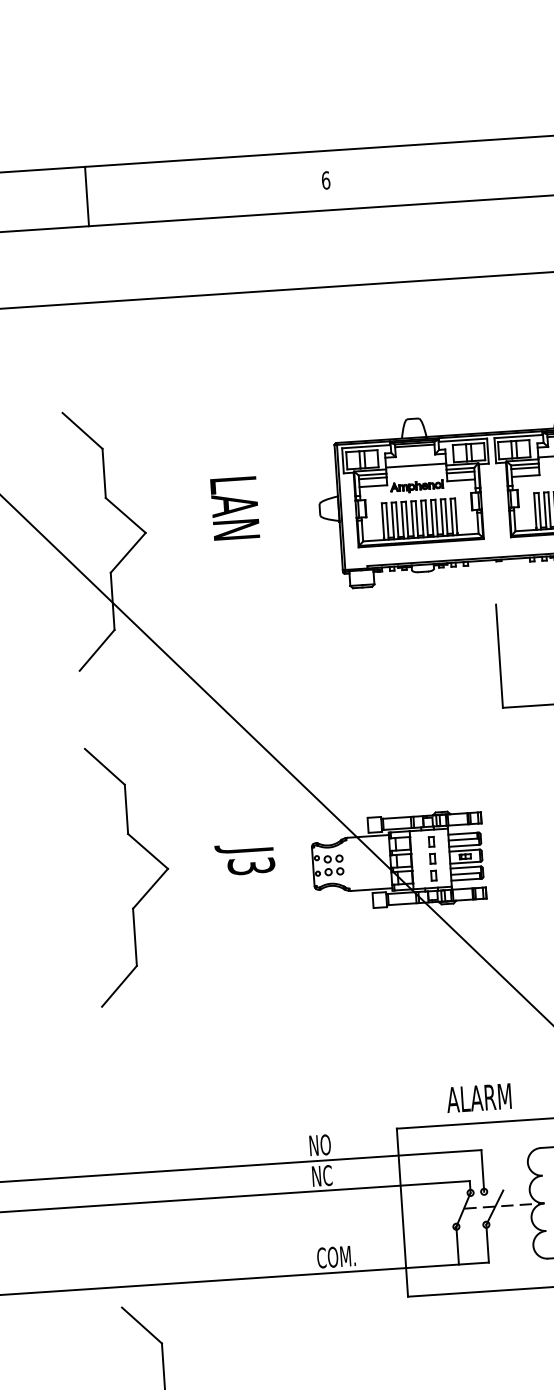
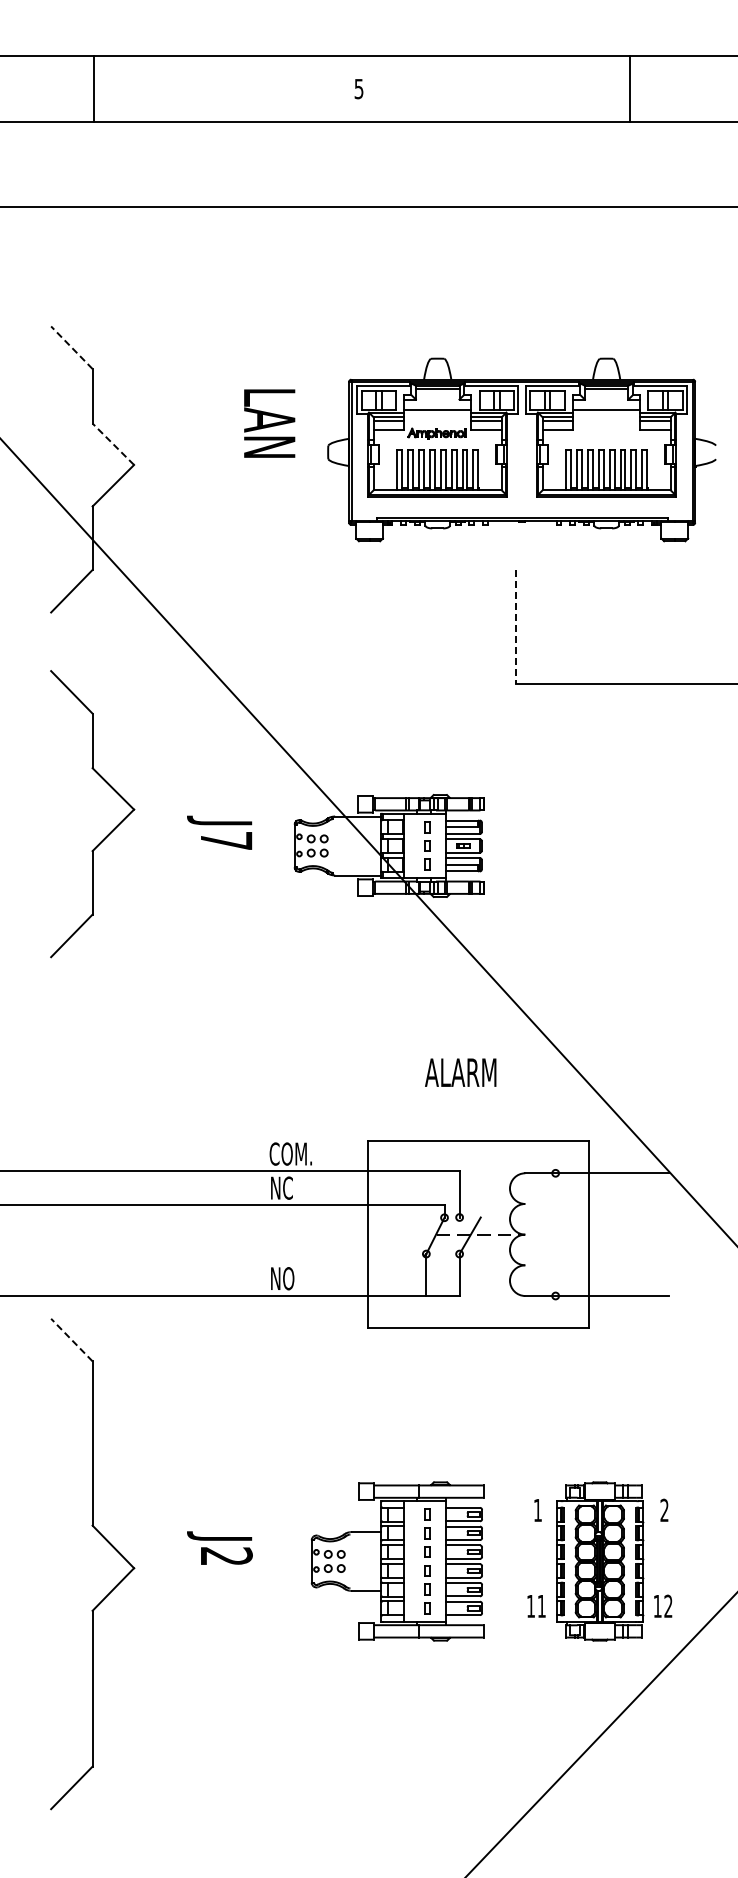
text: (325, 180) -> (358, 88), 6 -> 5
line: (82, 430) -> (71, 347), solid -> dashed
text: (234, 508) -> (269, 423), moved
line: (125, 514) -> (113, 443), solid -> dashed
line: (499, 656) -> (515, 627), solid -> dashed
text: (251, 865) -> (226, 840), J3 -> J7
part: (148, 889) -> (110, 831), moved
text: (478, 1097) -> (460, 1072), moved
text: (327, 1144) -> (290, 1153), NO -> COM.
text: (336, 1256) -> (291, 1278), COM. -> NO
line: (141, 1325) -> (71, 1340), solid -> dashed

